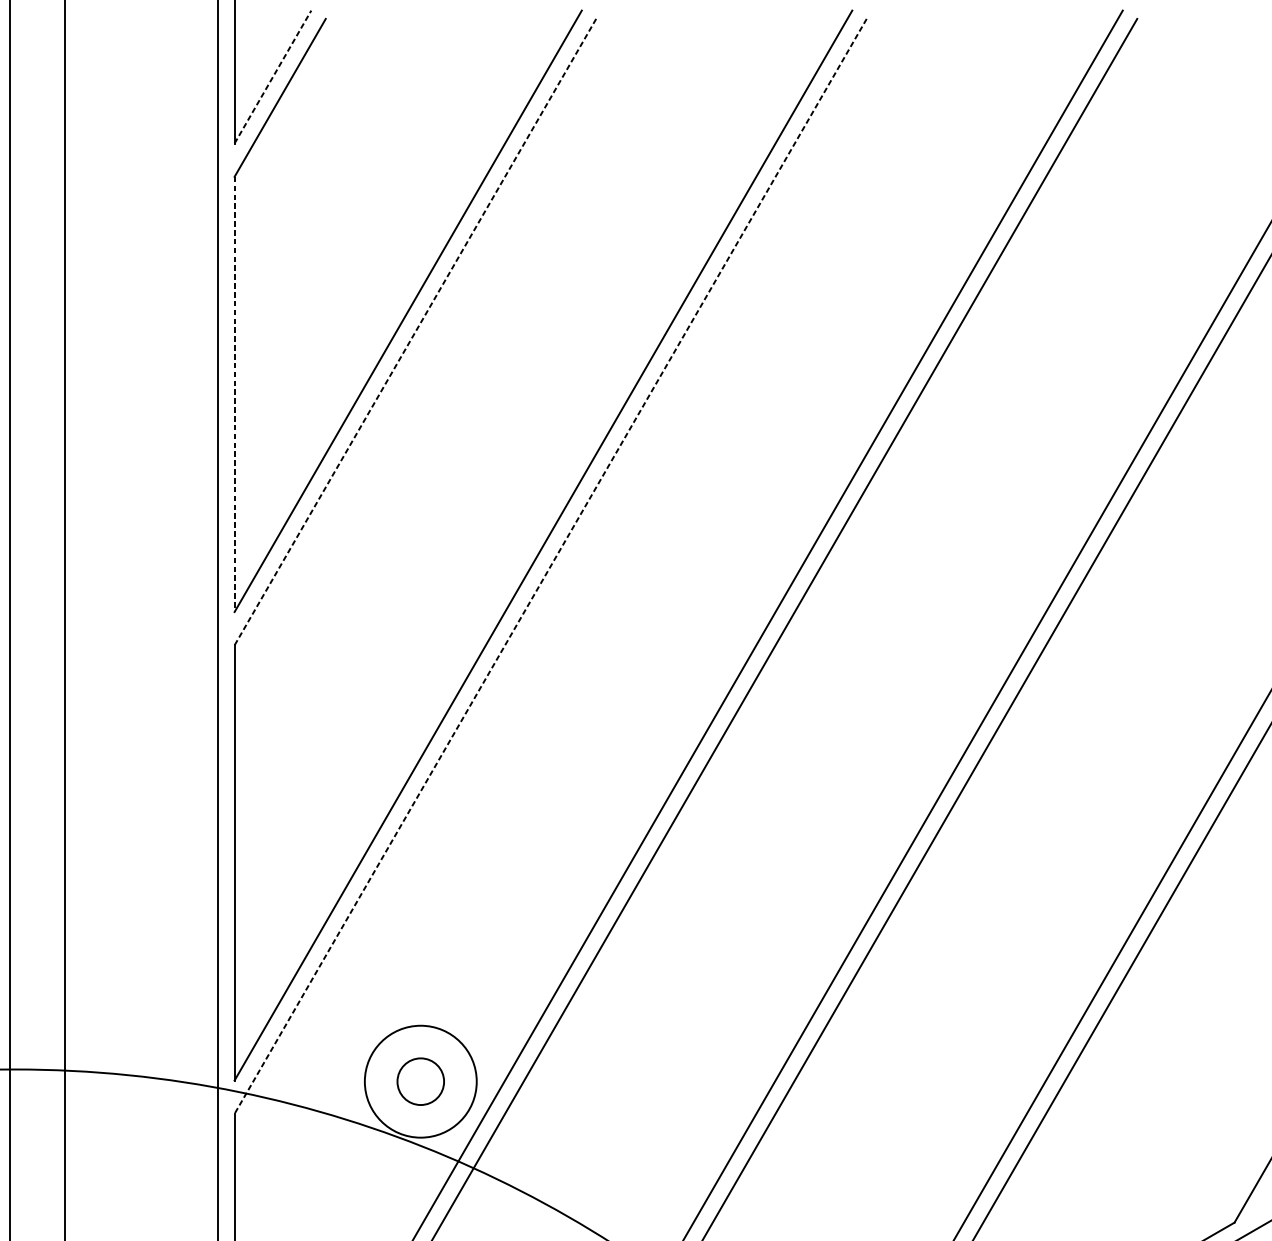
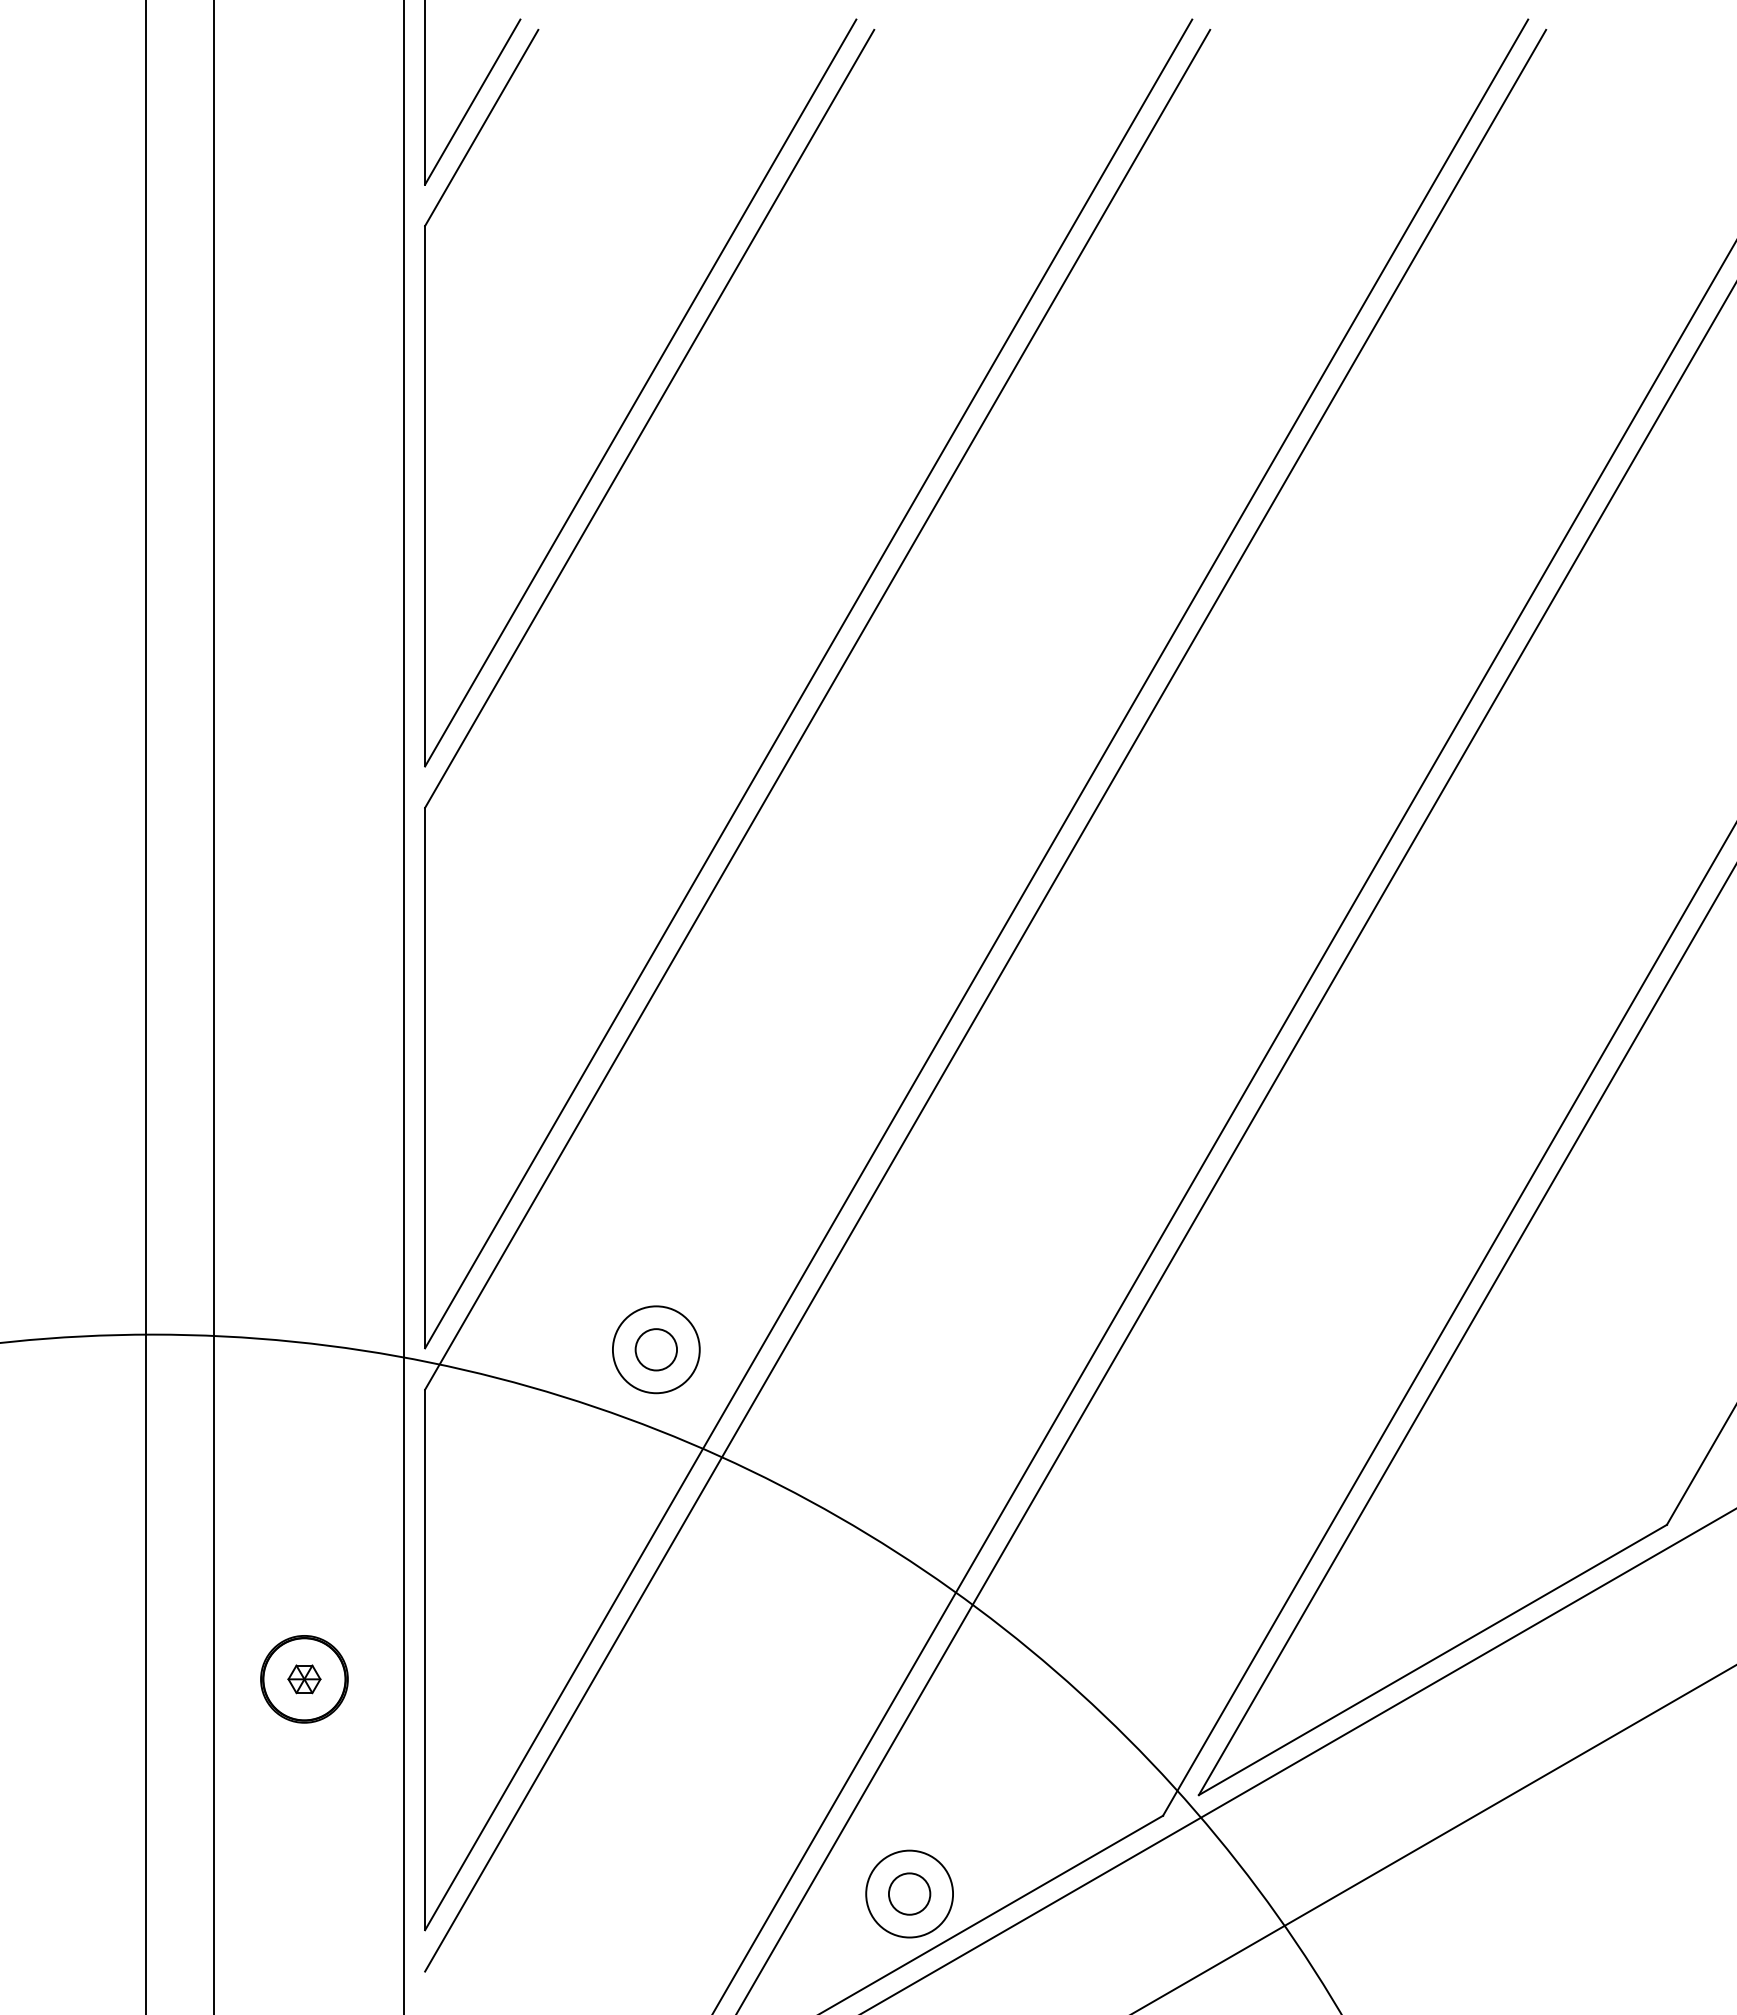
line: (273, 76) -> (473, 101), dashed -> solid
line: (415, 332) -> (649, 419), dashed -> solid
line: (234, 394) -> (425, 496), dashed -> solid
line: (550, 566) -> (817, 710), dashed -> solid
circle: (420, 1081) -> (655, 1349), size x0.62
circle: (420, 1081) -> (656, 1349), size x0.71

